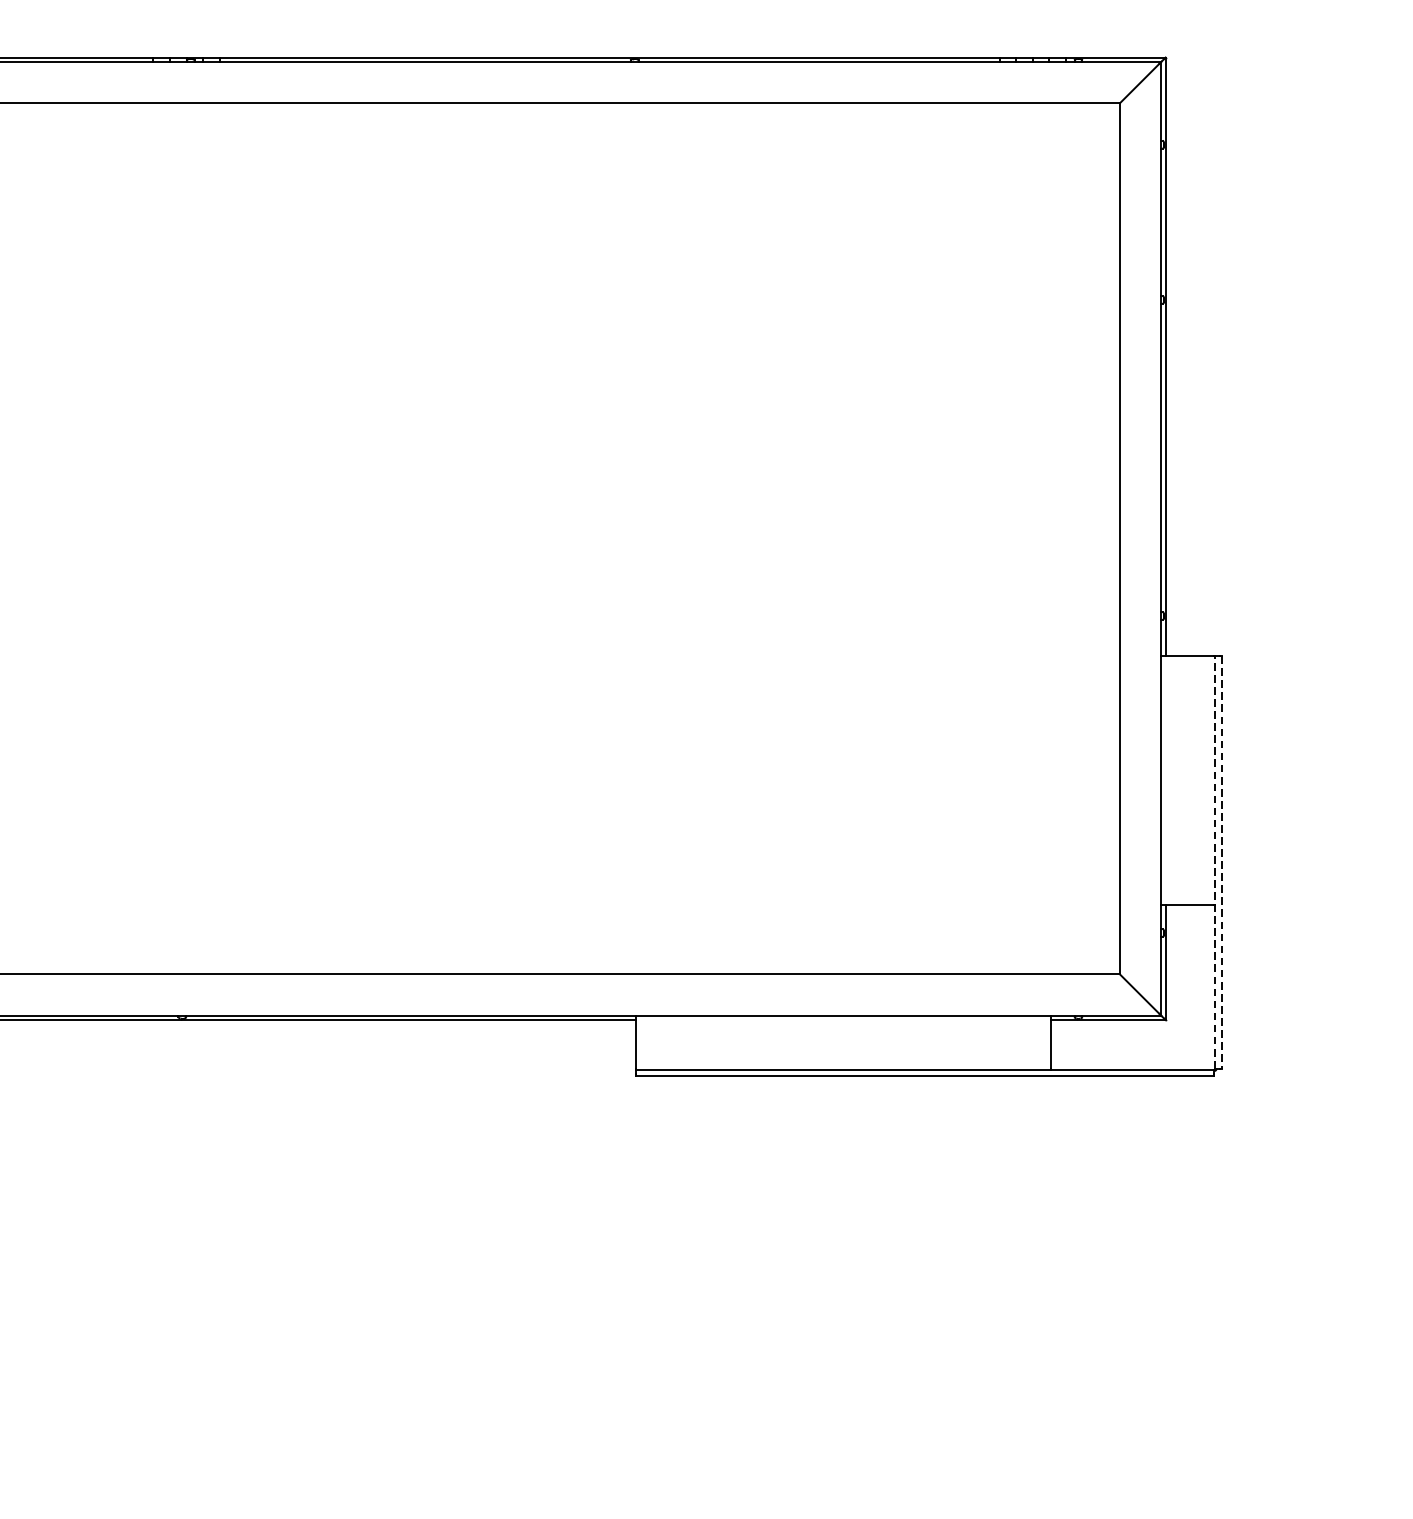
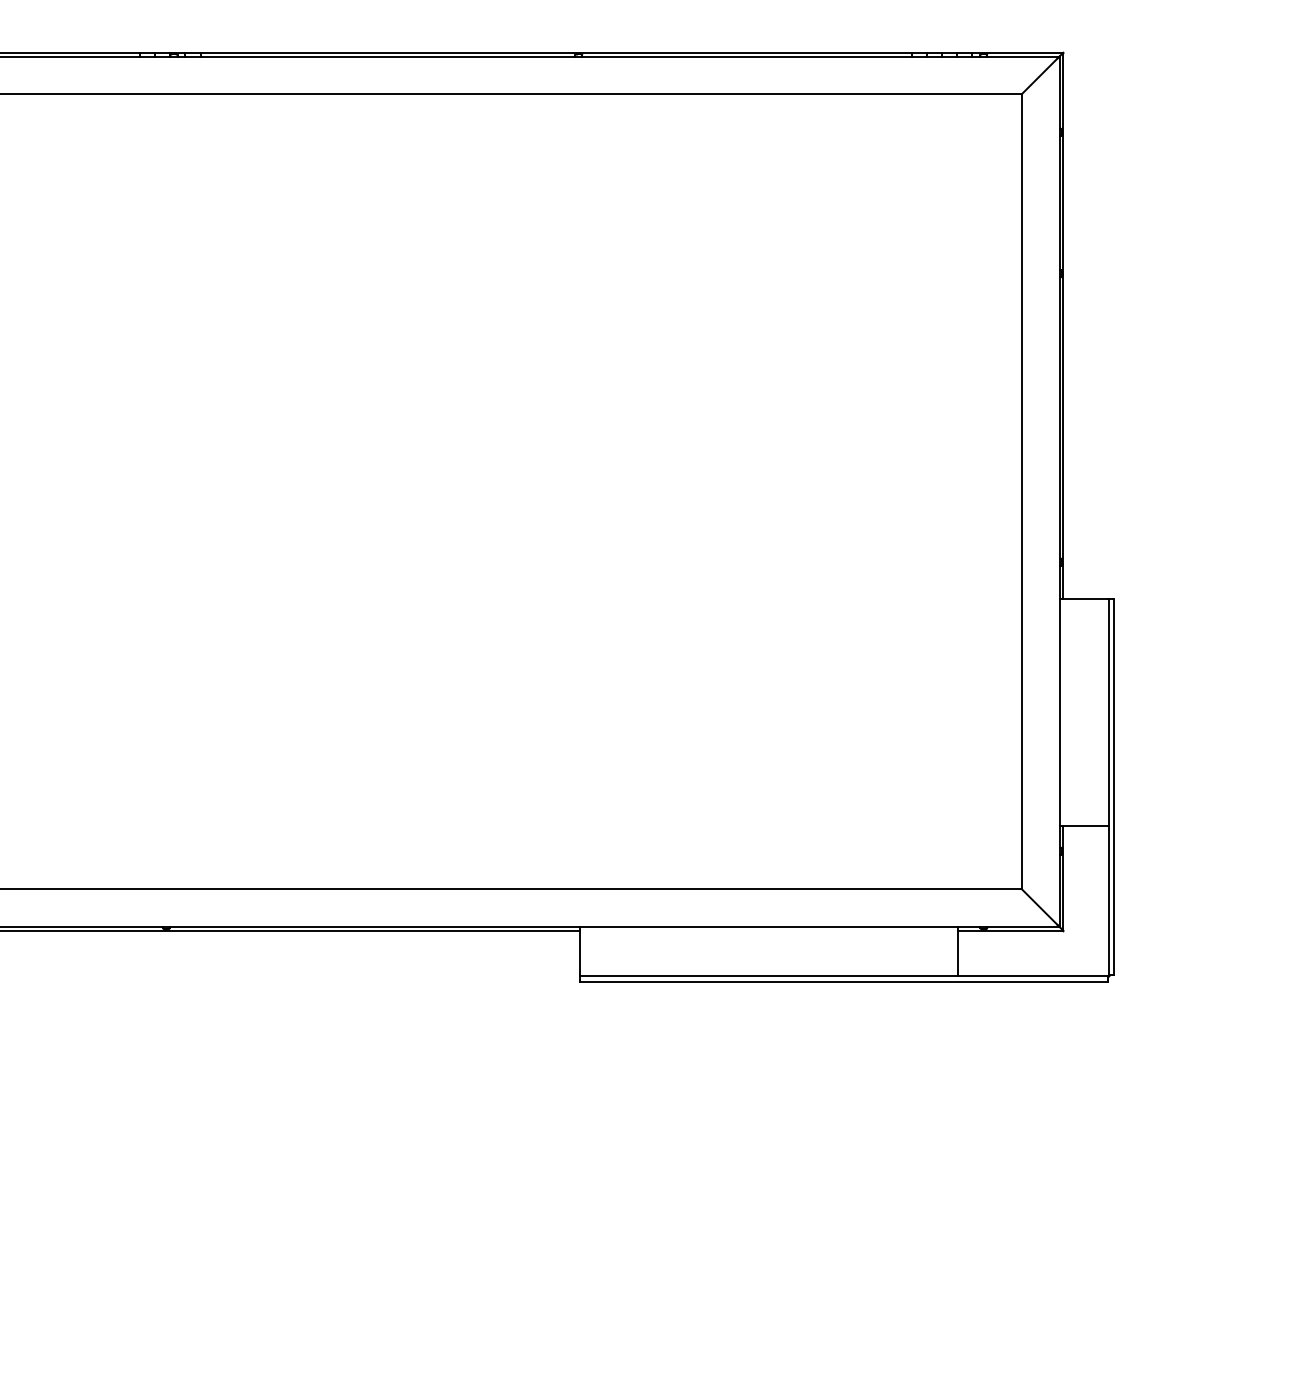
line: (1215, 862) -> (1108, 786), dashed -> solid
line: (1221, 863) -> (1114, 787), dashed -> solid

